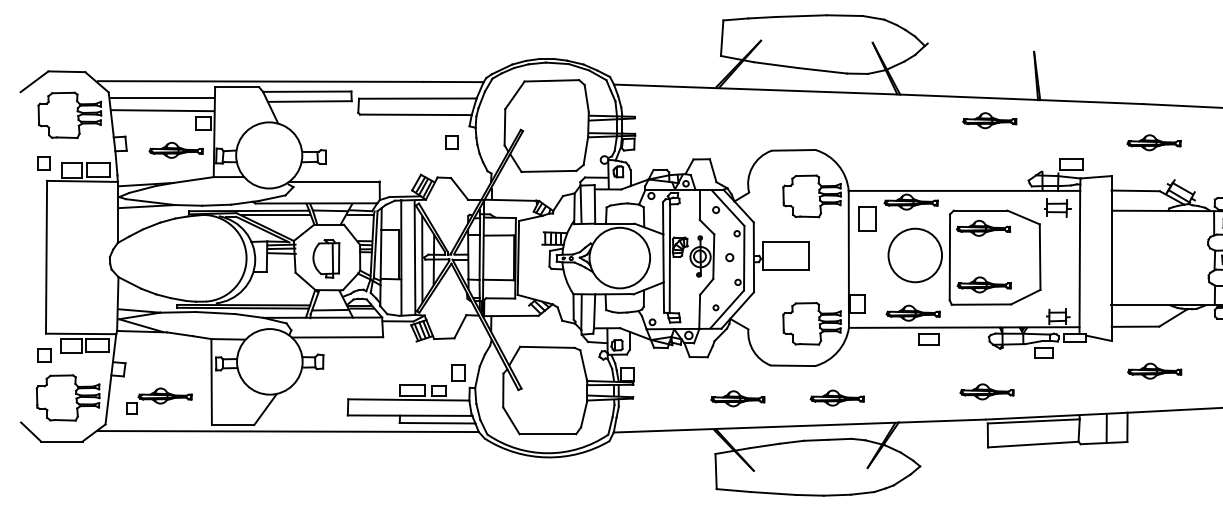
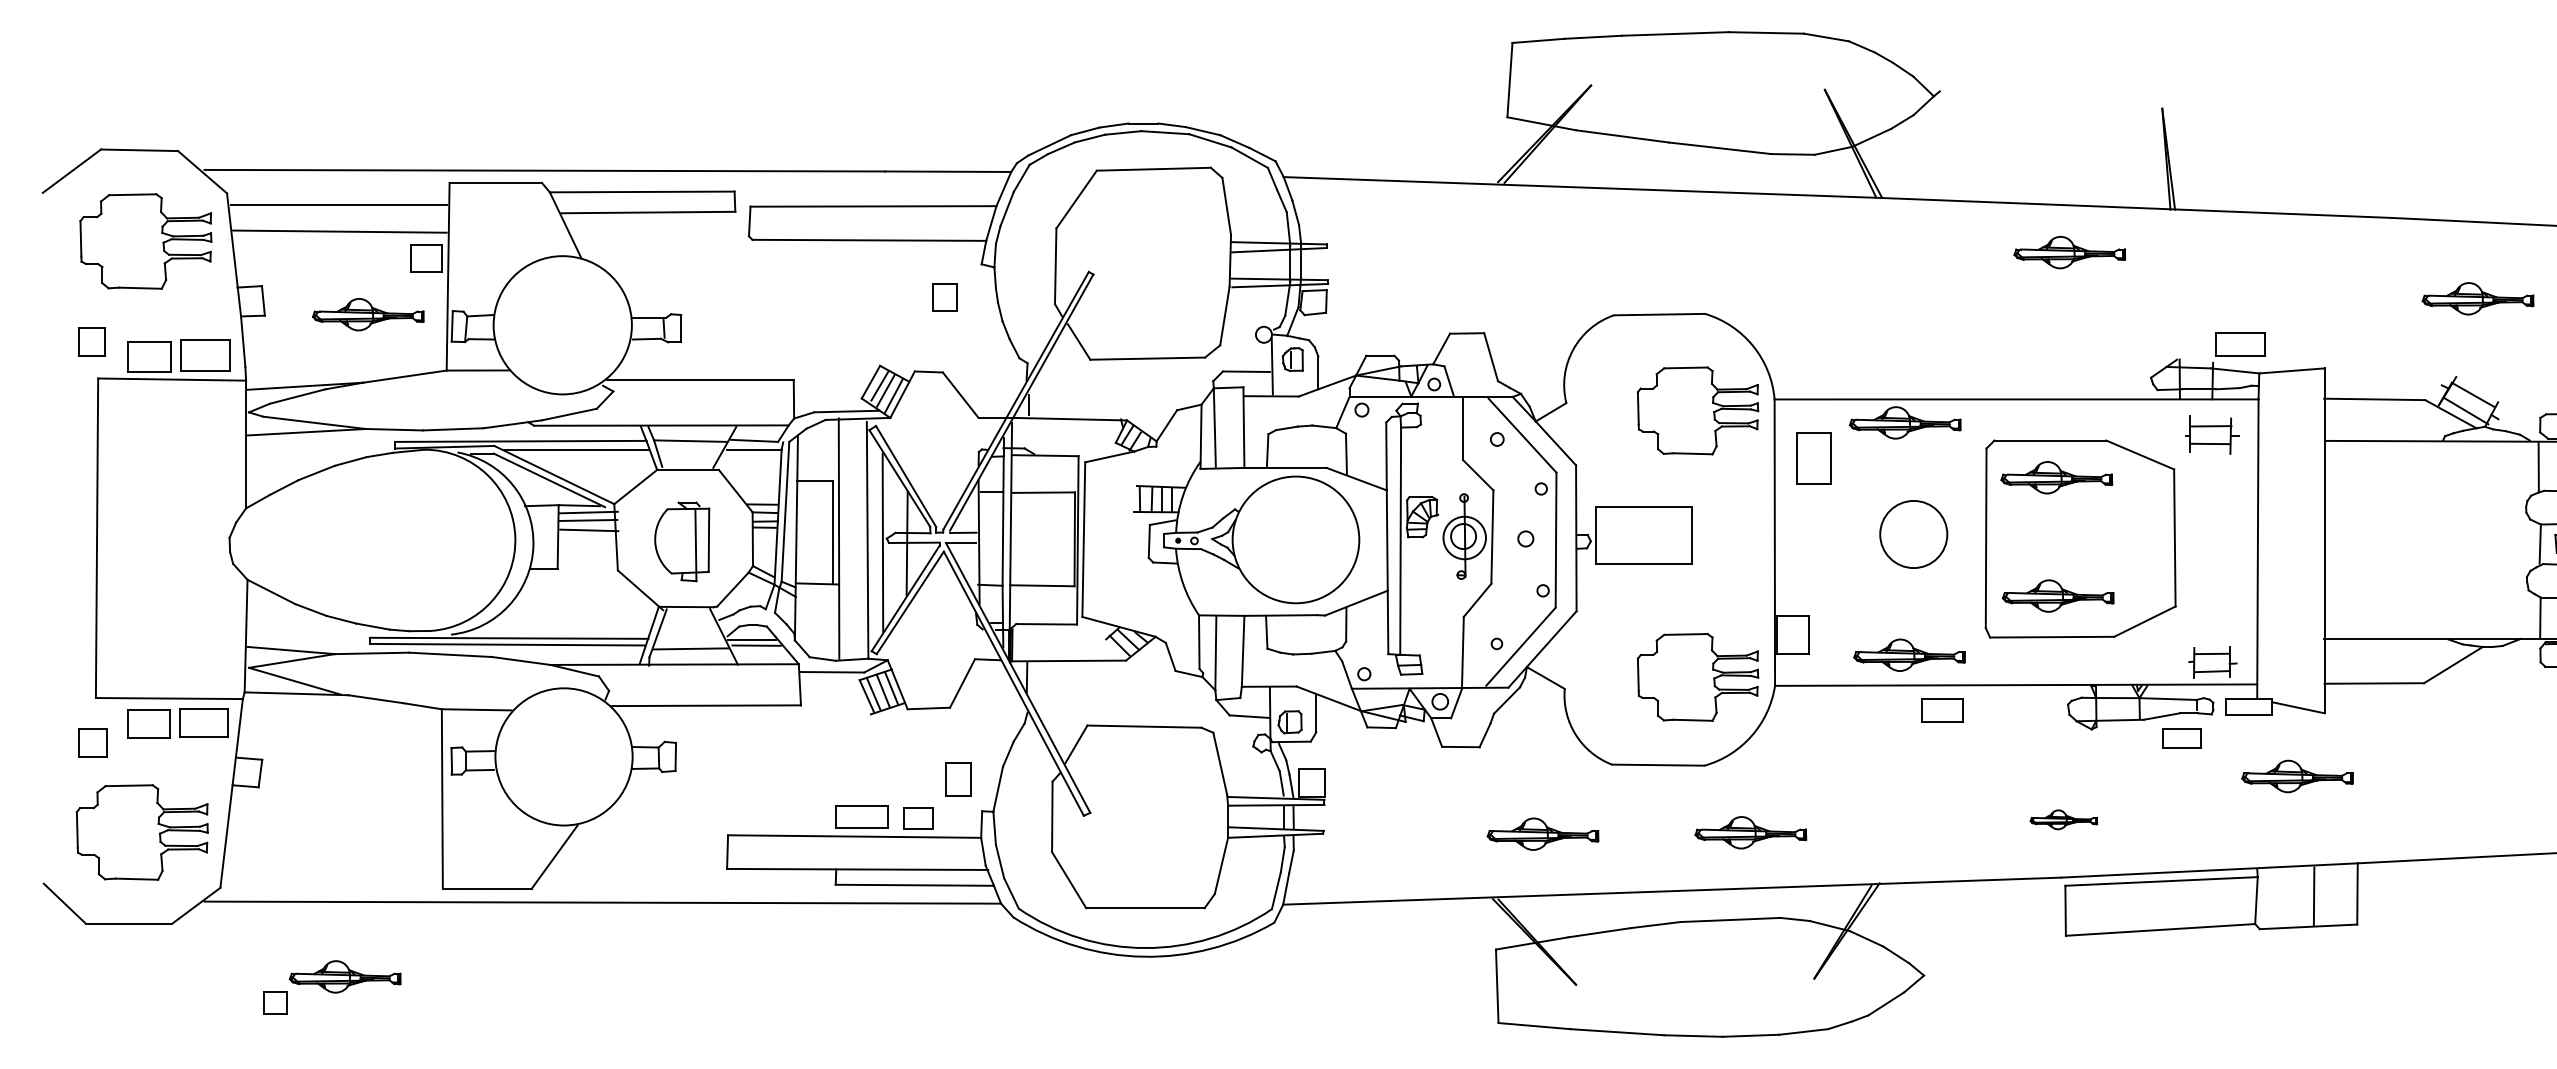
part: (1153, 142) -> (2476, 298), moved
circle: (915, 255) -> (1914, 534), size x0.6
part: (1154, 370) -> (2296, 774), moved
part: (986, 391) -> (2062, 818), size x0.6
part: (159, 400) -> (333, 986), moved

